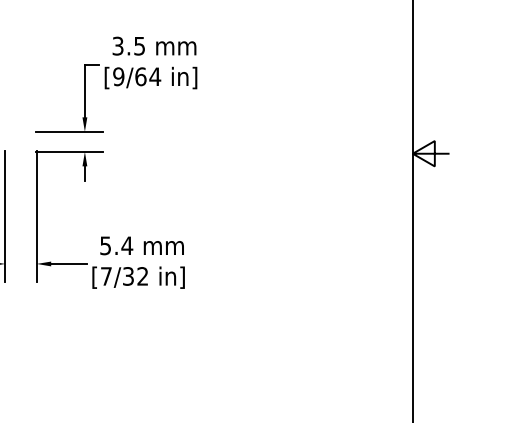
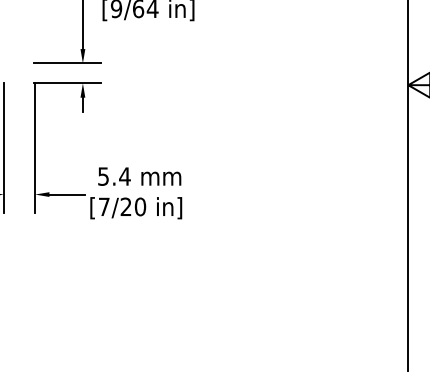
text: (135, 276) -> (133, 207), [7/32 -> [7/20

